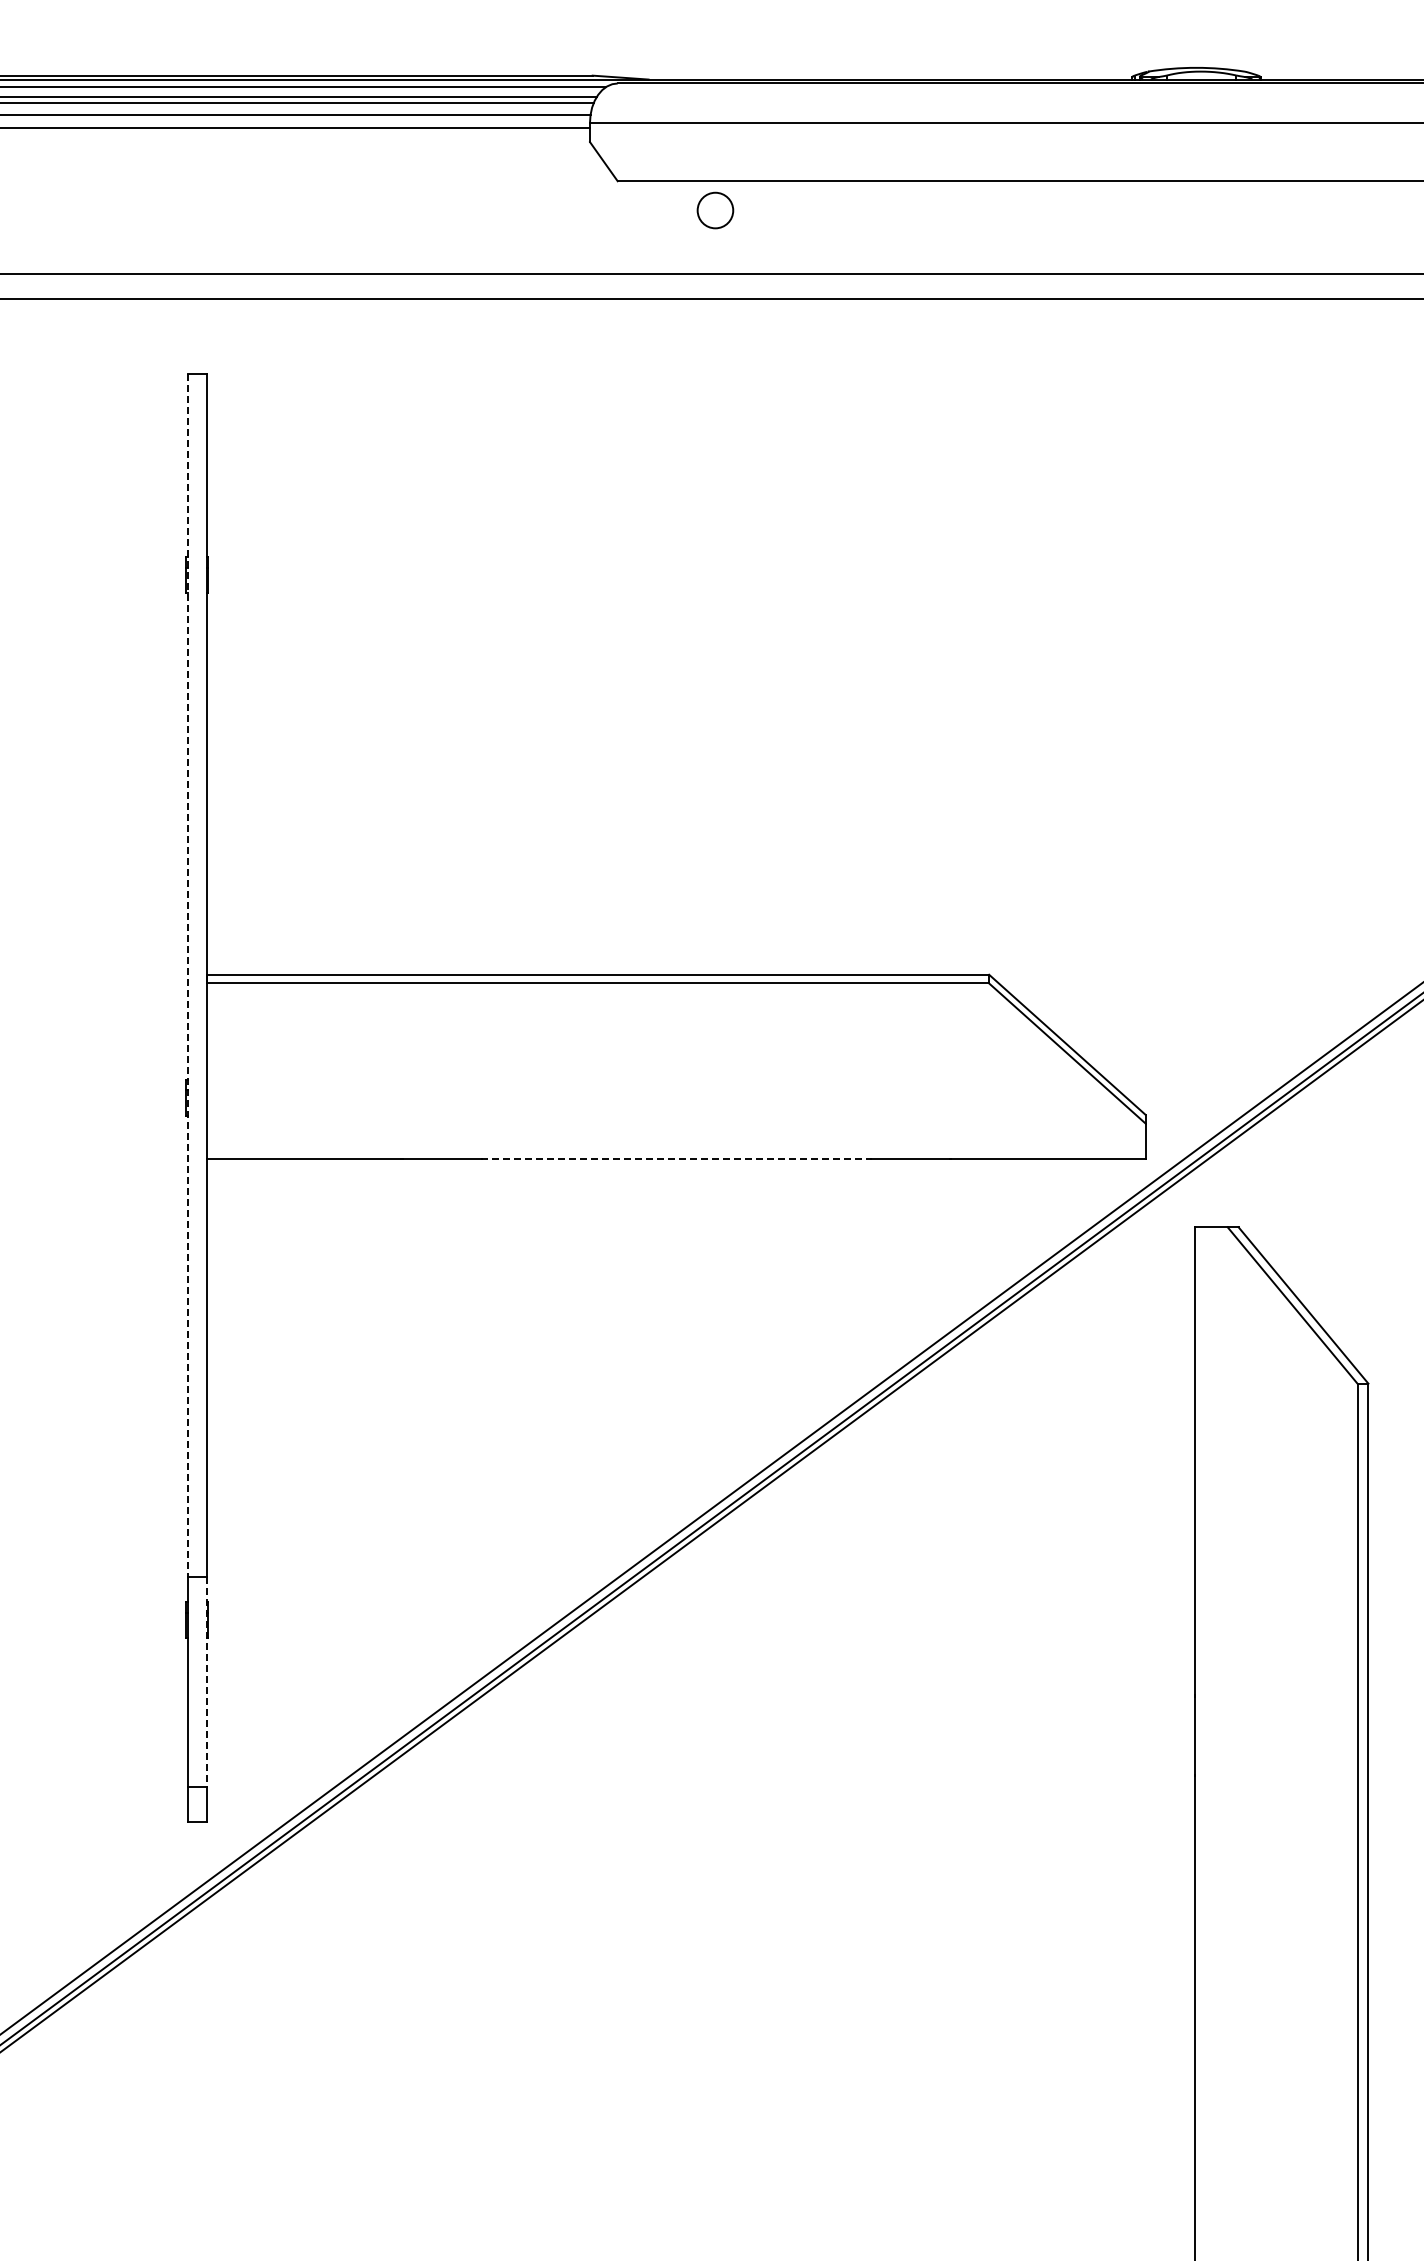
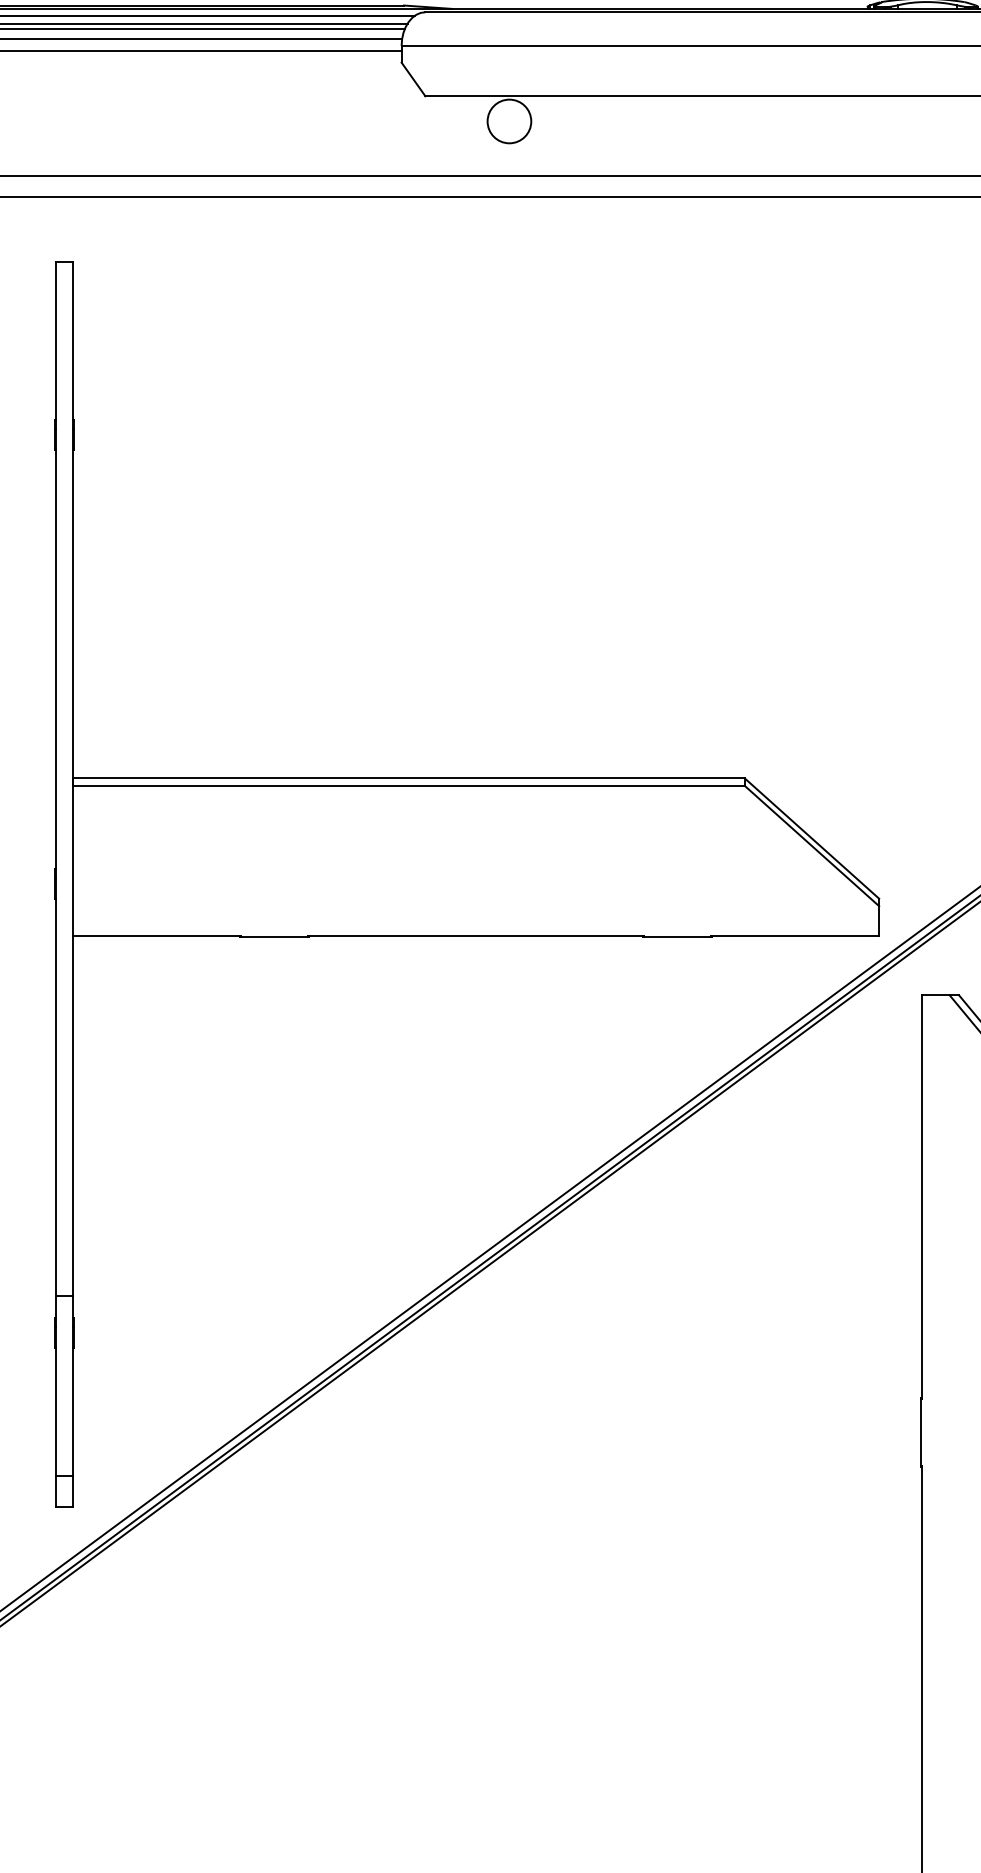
circle: (715, 210) -> (509, 121), size x1.43
line: (187, 975) -> (55, 778), dashed -> solid
line: (676, 1158) -> (475, 936), dashed -> solid
line: (207, 1682) -> (72, 1386), dashed -> solid

